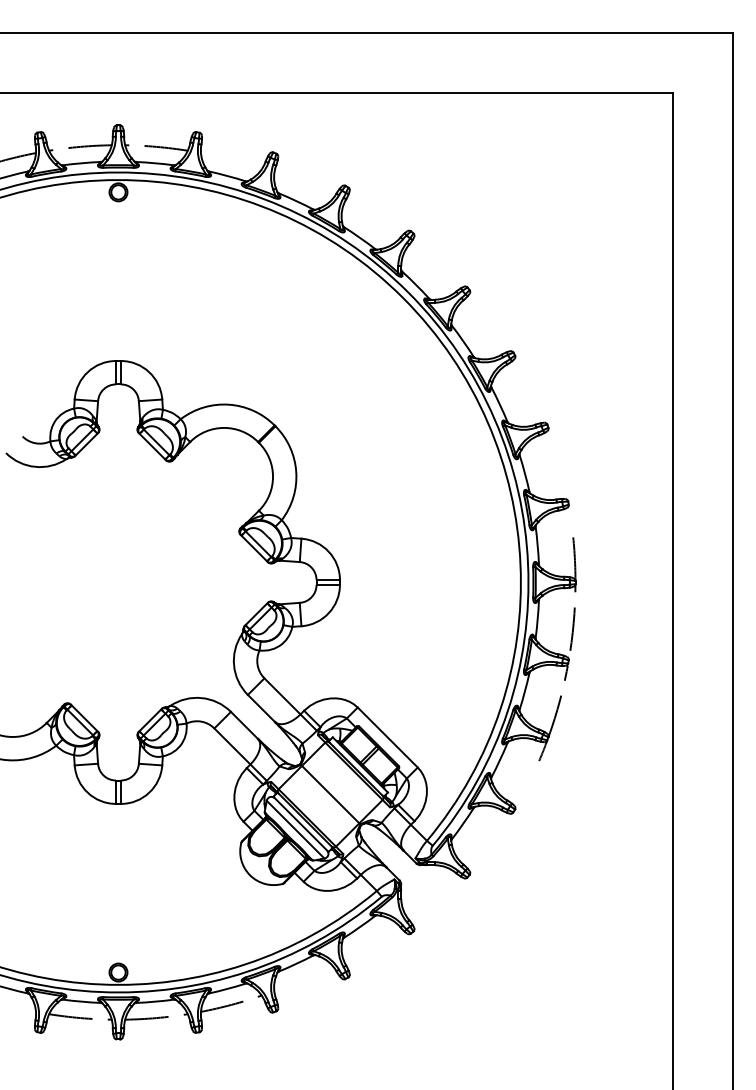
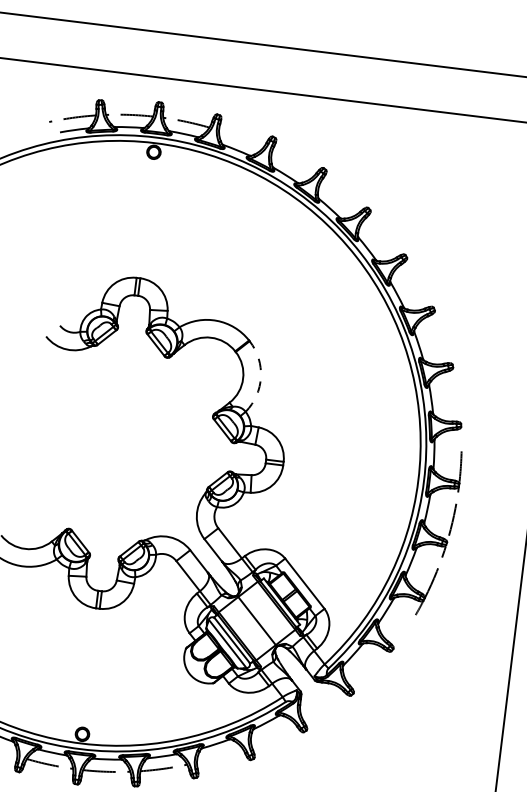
arc: (296, 472) -> (261, 377), solid -> dashed

